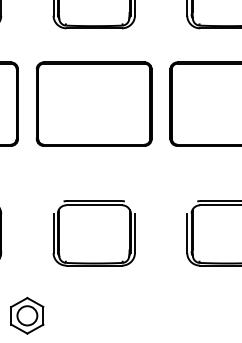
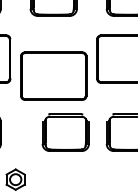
part: (93, 102) -> (53, 75), moved
part: (93, 232) -> (65, 132), moved

